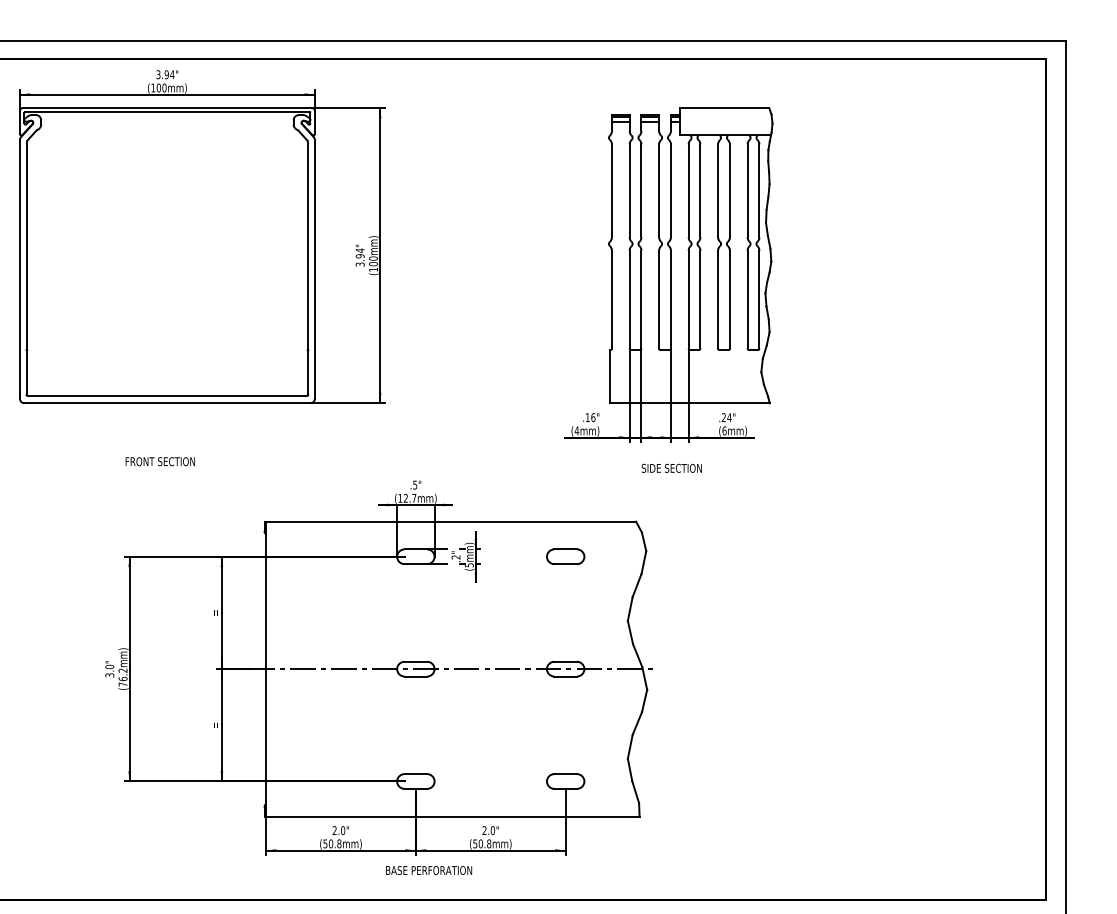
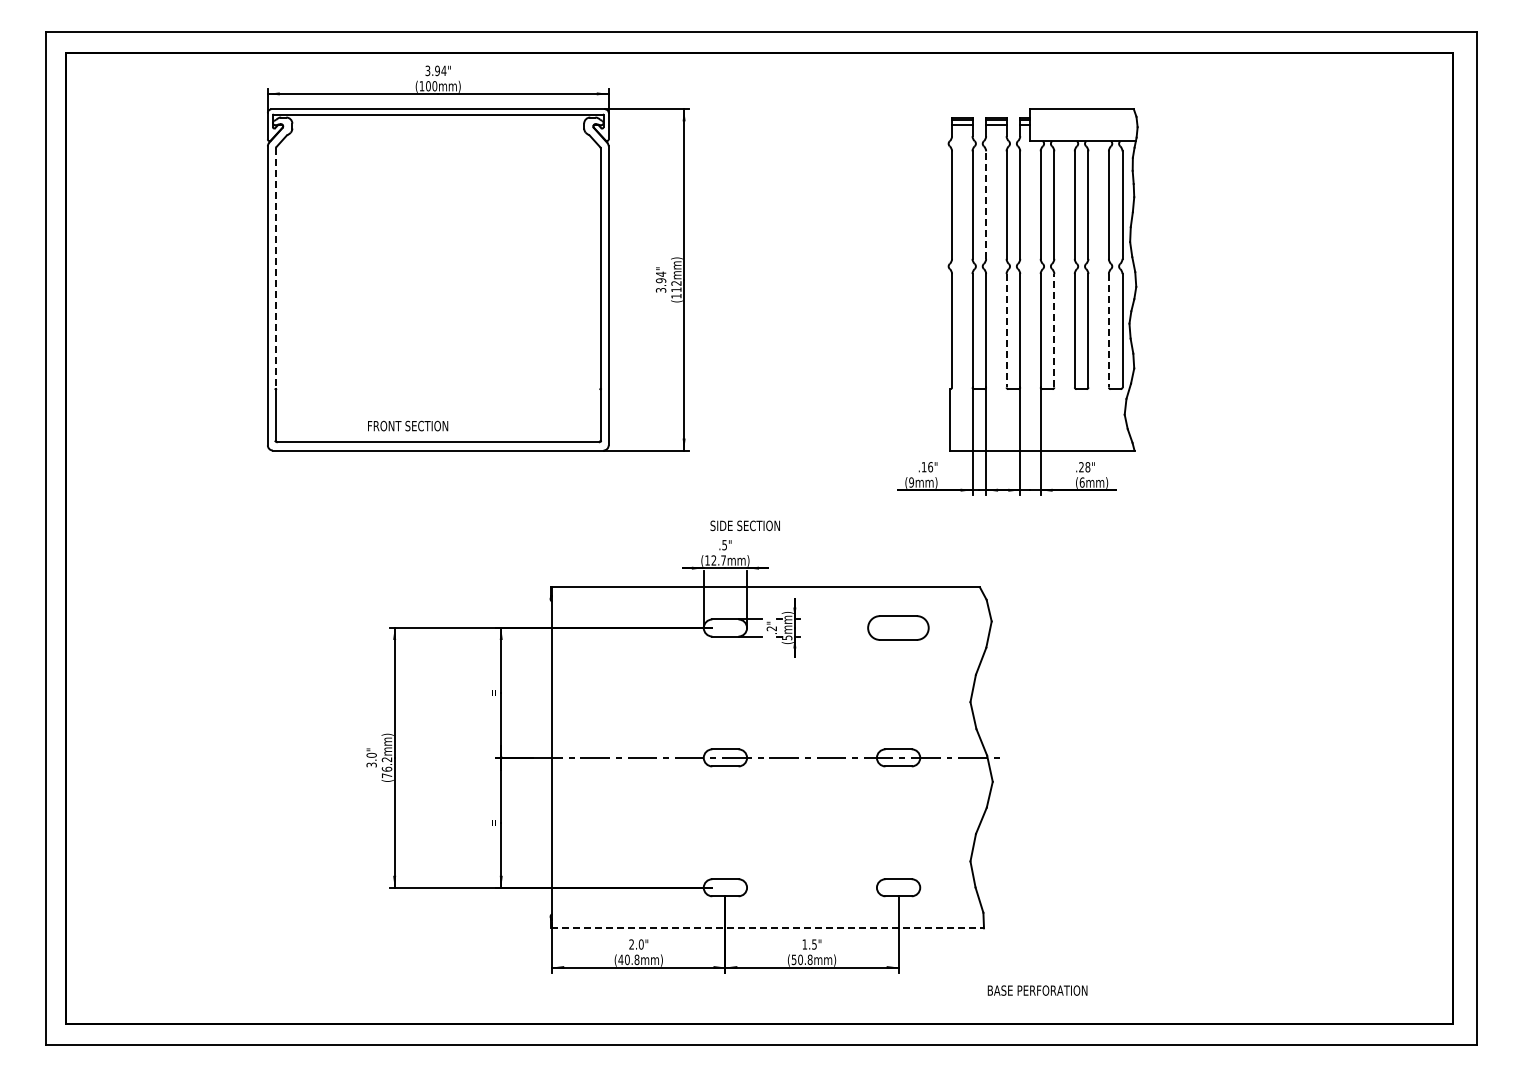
line: (641, 191) -> (986, 205), solid -> dashed
line: (27, 246) -> (276, 269), solid -> dashed
text: (373, 261) -> (676, 286), (100mm) -> (112mm)
line: (659, 299) -> (1006, 330), solid -> dashed
line: (700, 299) -> (1054, 330), solid -> dashed
line: (747, 299) -> (1108, 330), solid -> dashed
text: (729, 417) -> (1087, 467), .24" -> .28"
text: (576, 430) -> (911, 482), (4mm) -> (9mm)
text: (160, 461) -> (408, 425), moved
text: (671, 468) -> (744, 525), moved
part: (565, 556) -> (898, 627), size x1.4
line: (452, 816) -> (767, 928), solid -> dashed
text: (488, 830) -> (809, 944), 2.0" -> 1.5"
text: (325, 843) -> (620, 959), (50.8mm) -> (40.8mm)
text: (428, 870) -> (1037, 990), moved

